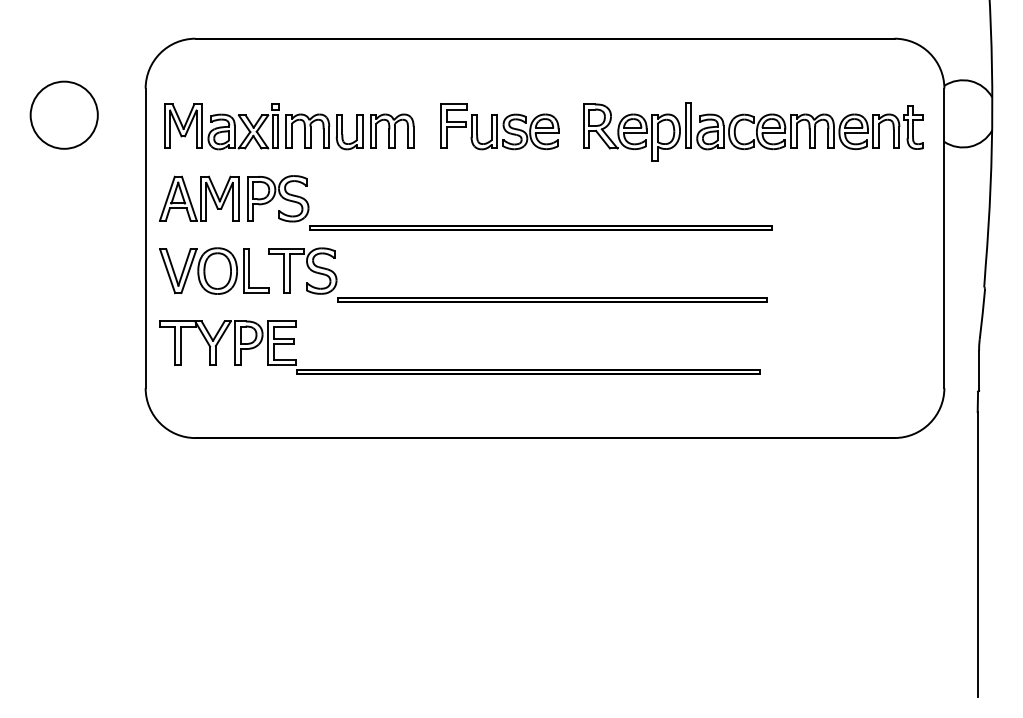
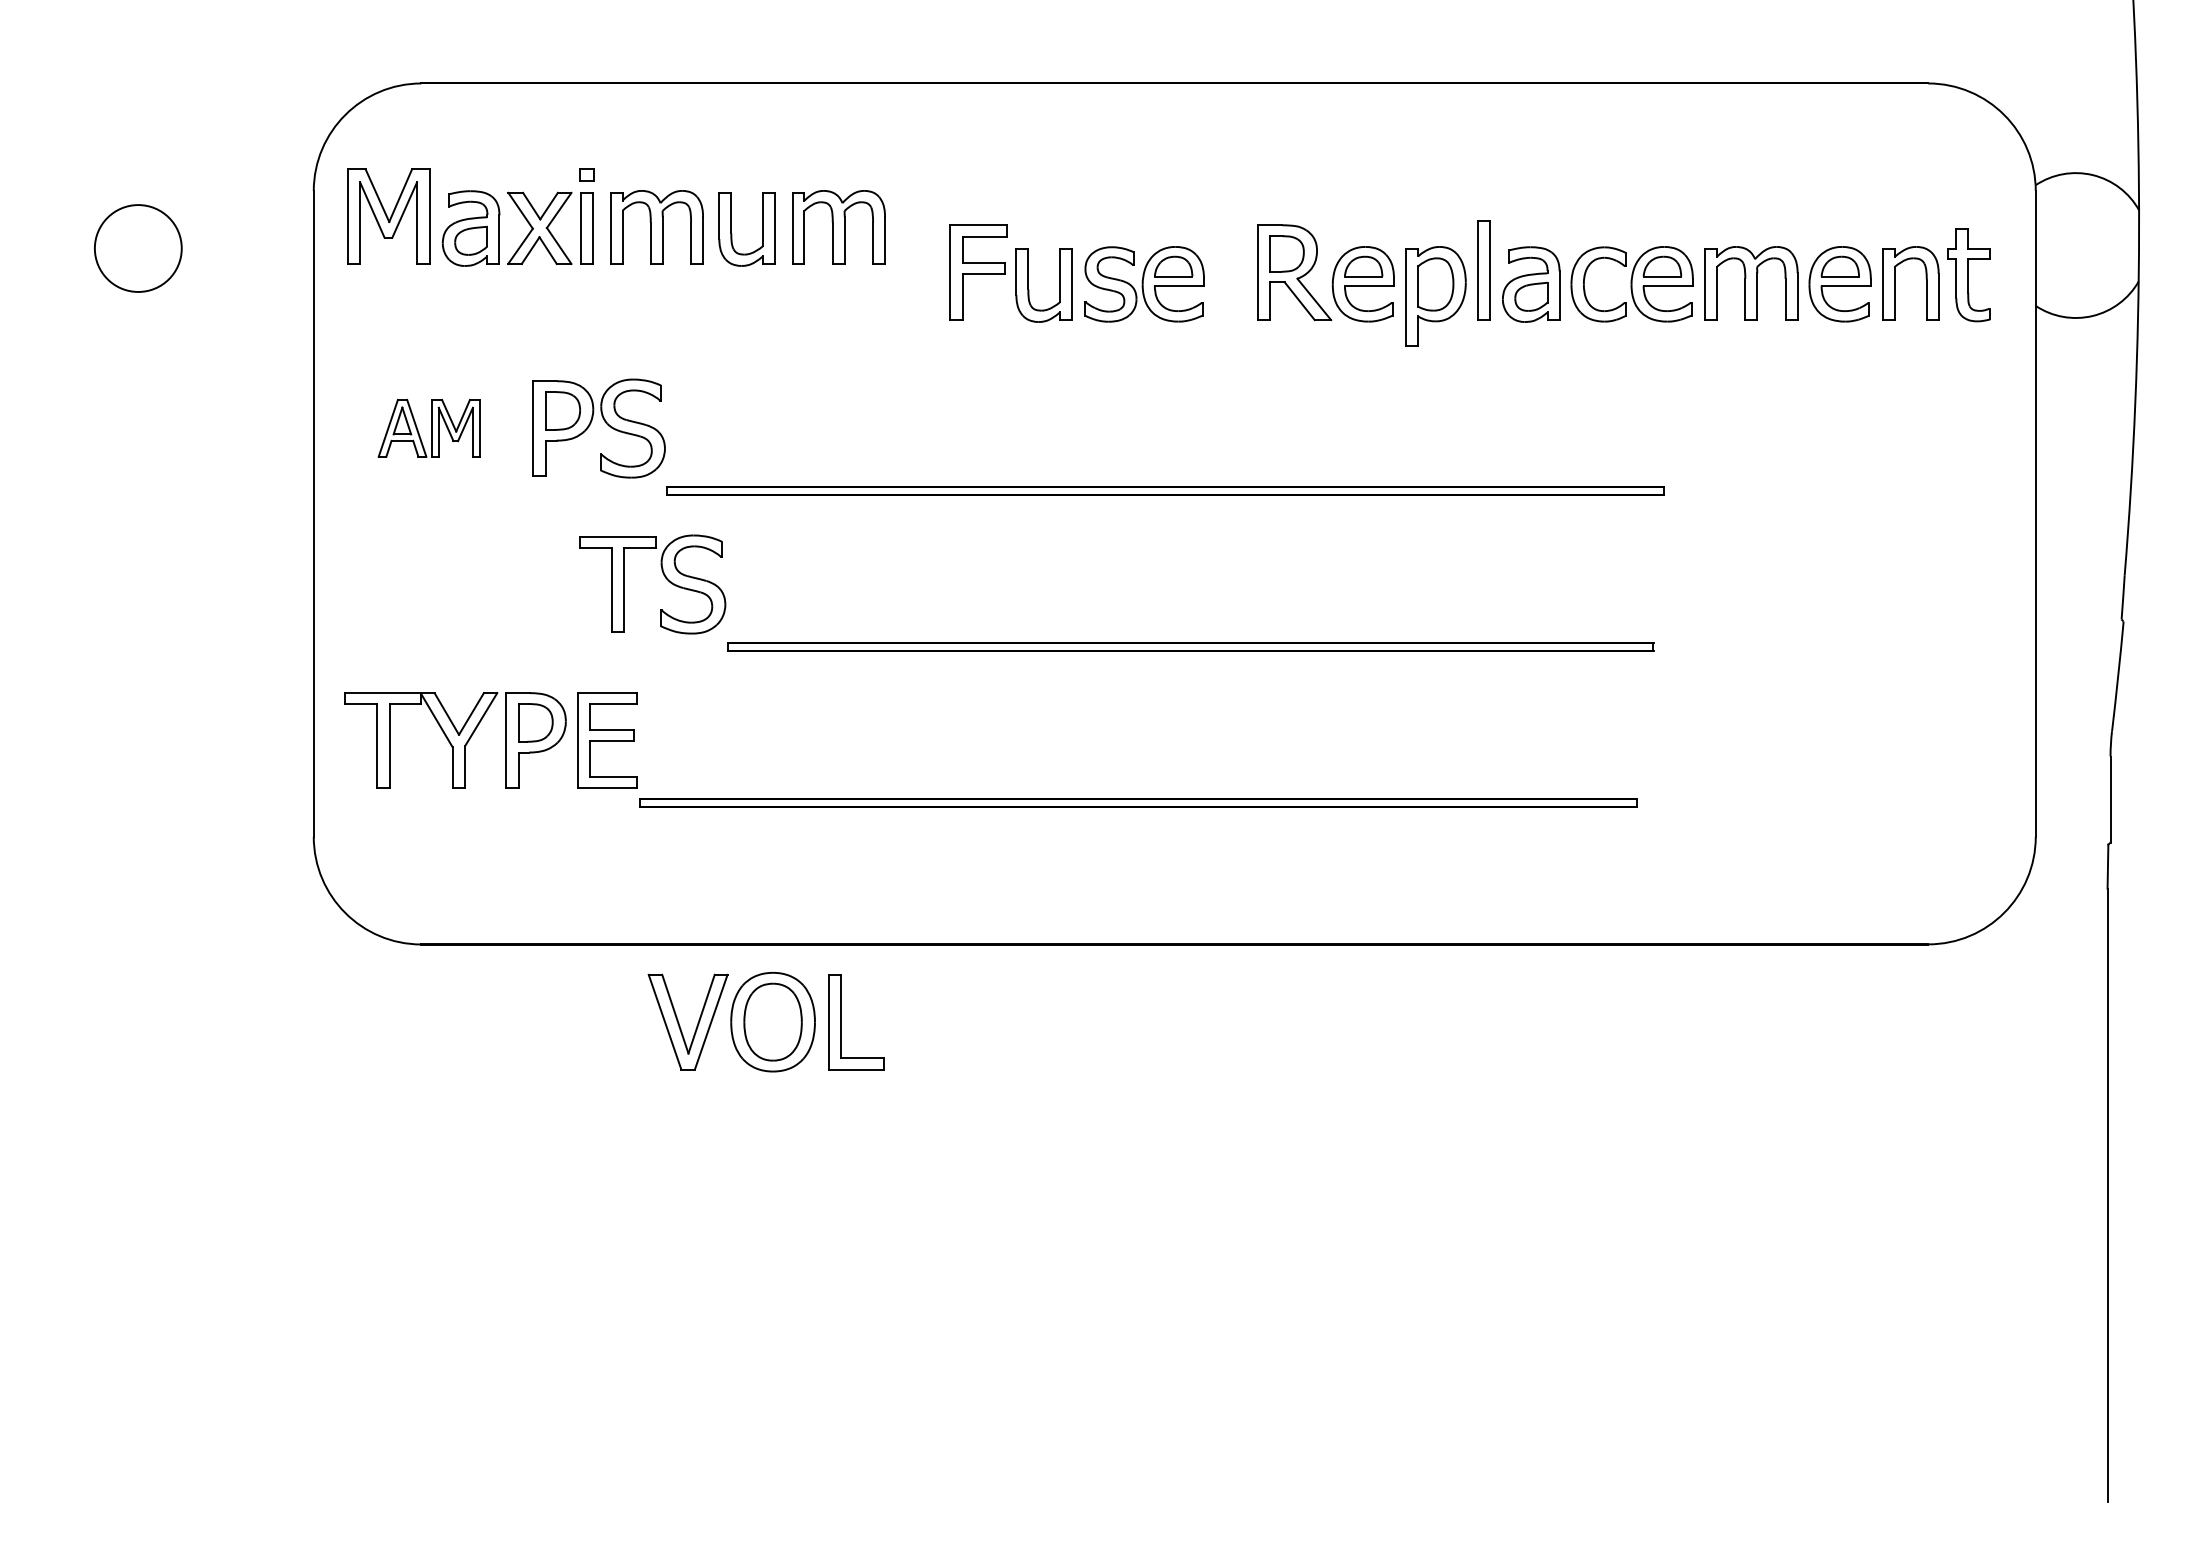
circle: (63, 114) -> (136, 246), size x0.6
part: (289, 126) -> (617, 216), moved
part: (199, 198) -> (429, 427), size x0.6
part: (214, 270) -> (766, 1020), moved

